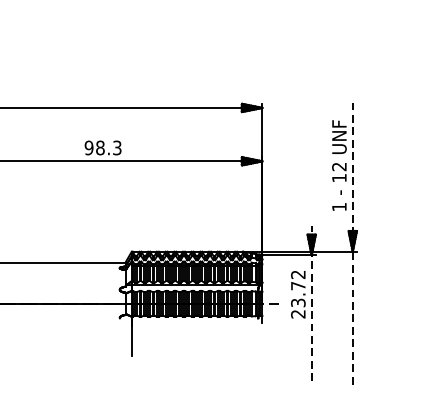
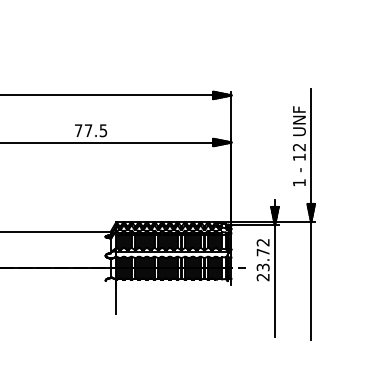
text: (102, 147) -> (90, 130), 98.3 -> 77.5
line: (353, 241) -> (311, 213), dashed -> solid
line: (311, 303) -> (274, 267), dashed -> solid

